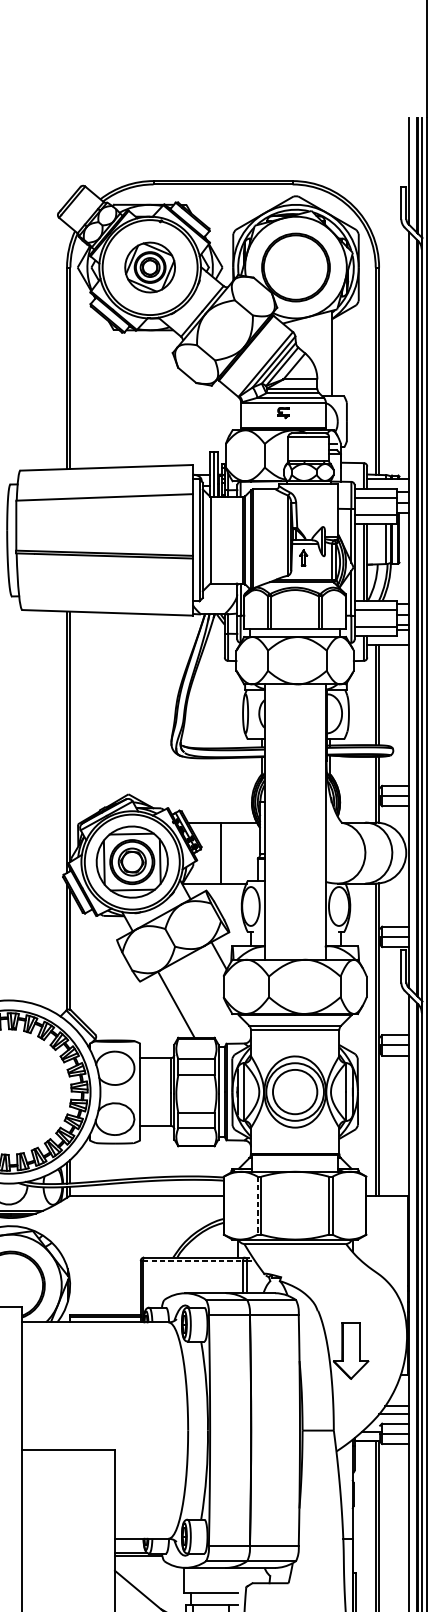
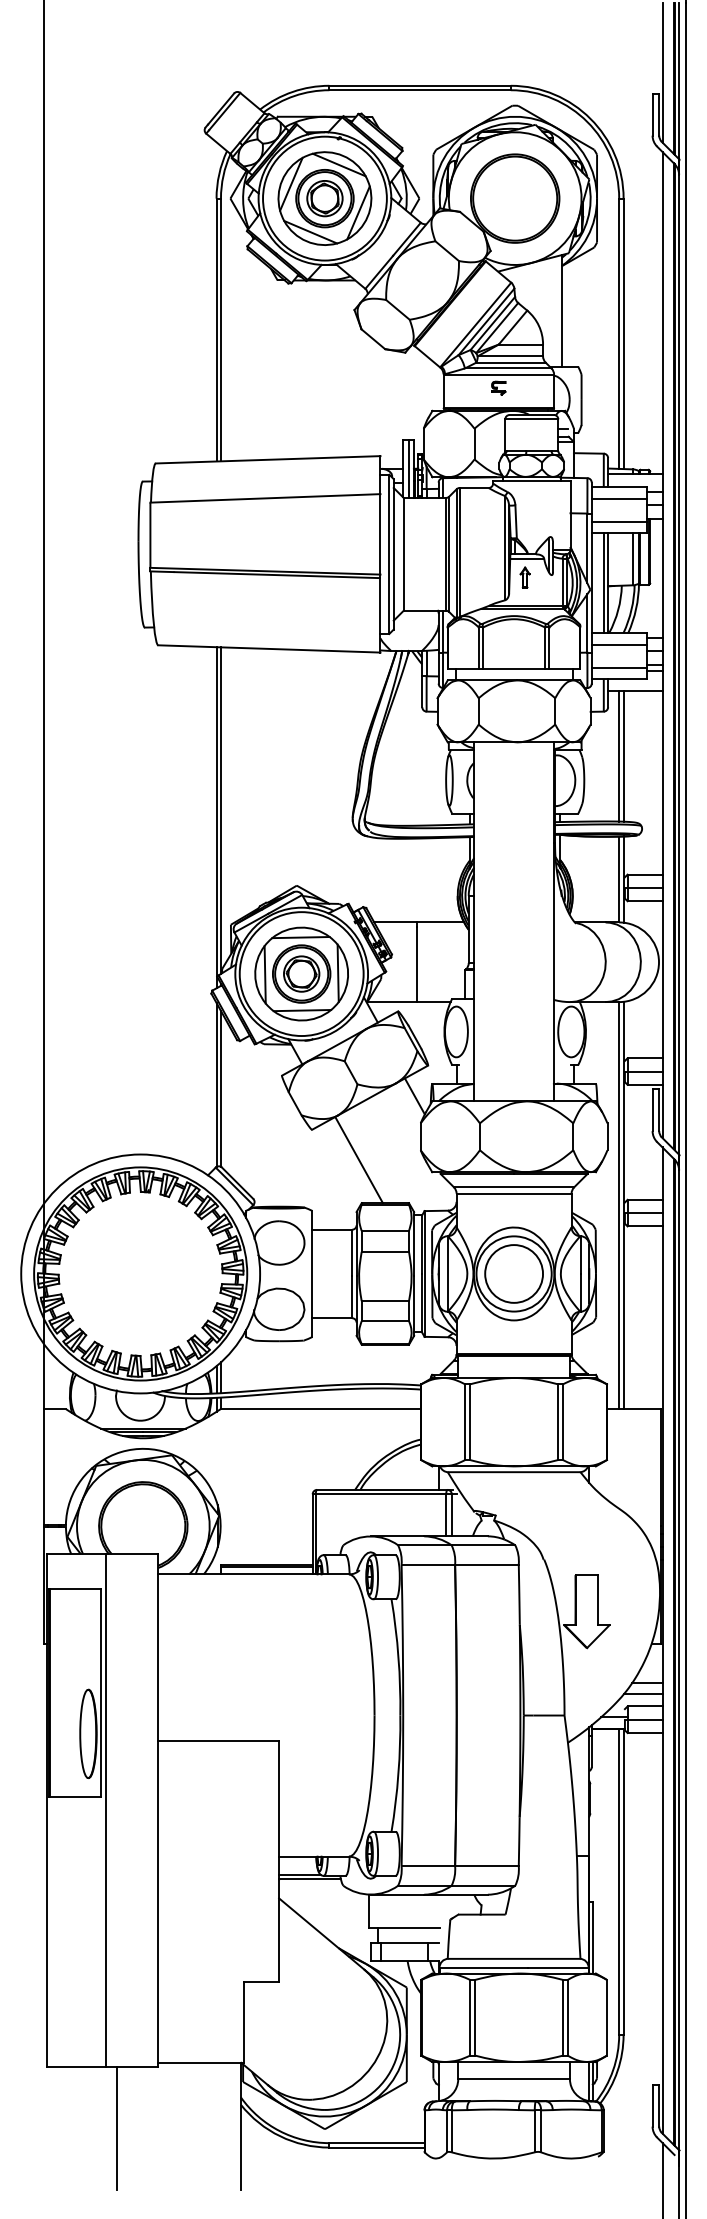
part: (149, 267) -> (324, 198), size x1.43
line: (257, 1205) -> (465, 1422), dashed -> solid
line: (193, 1261) -> (381, 1494), dashed -> solid

